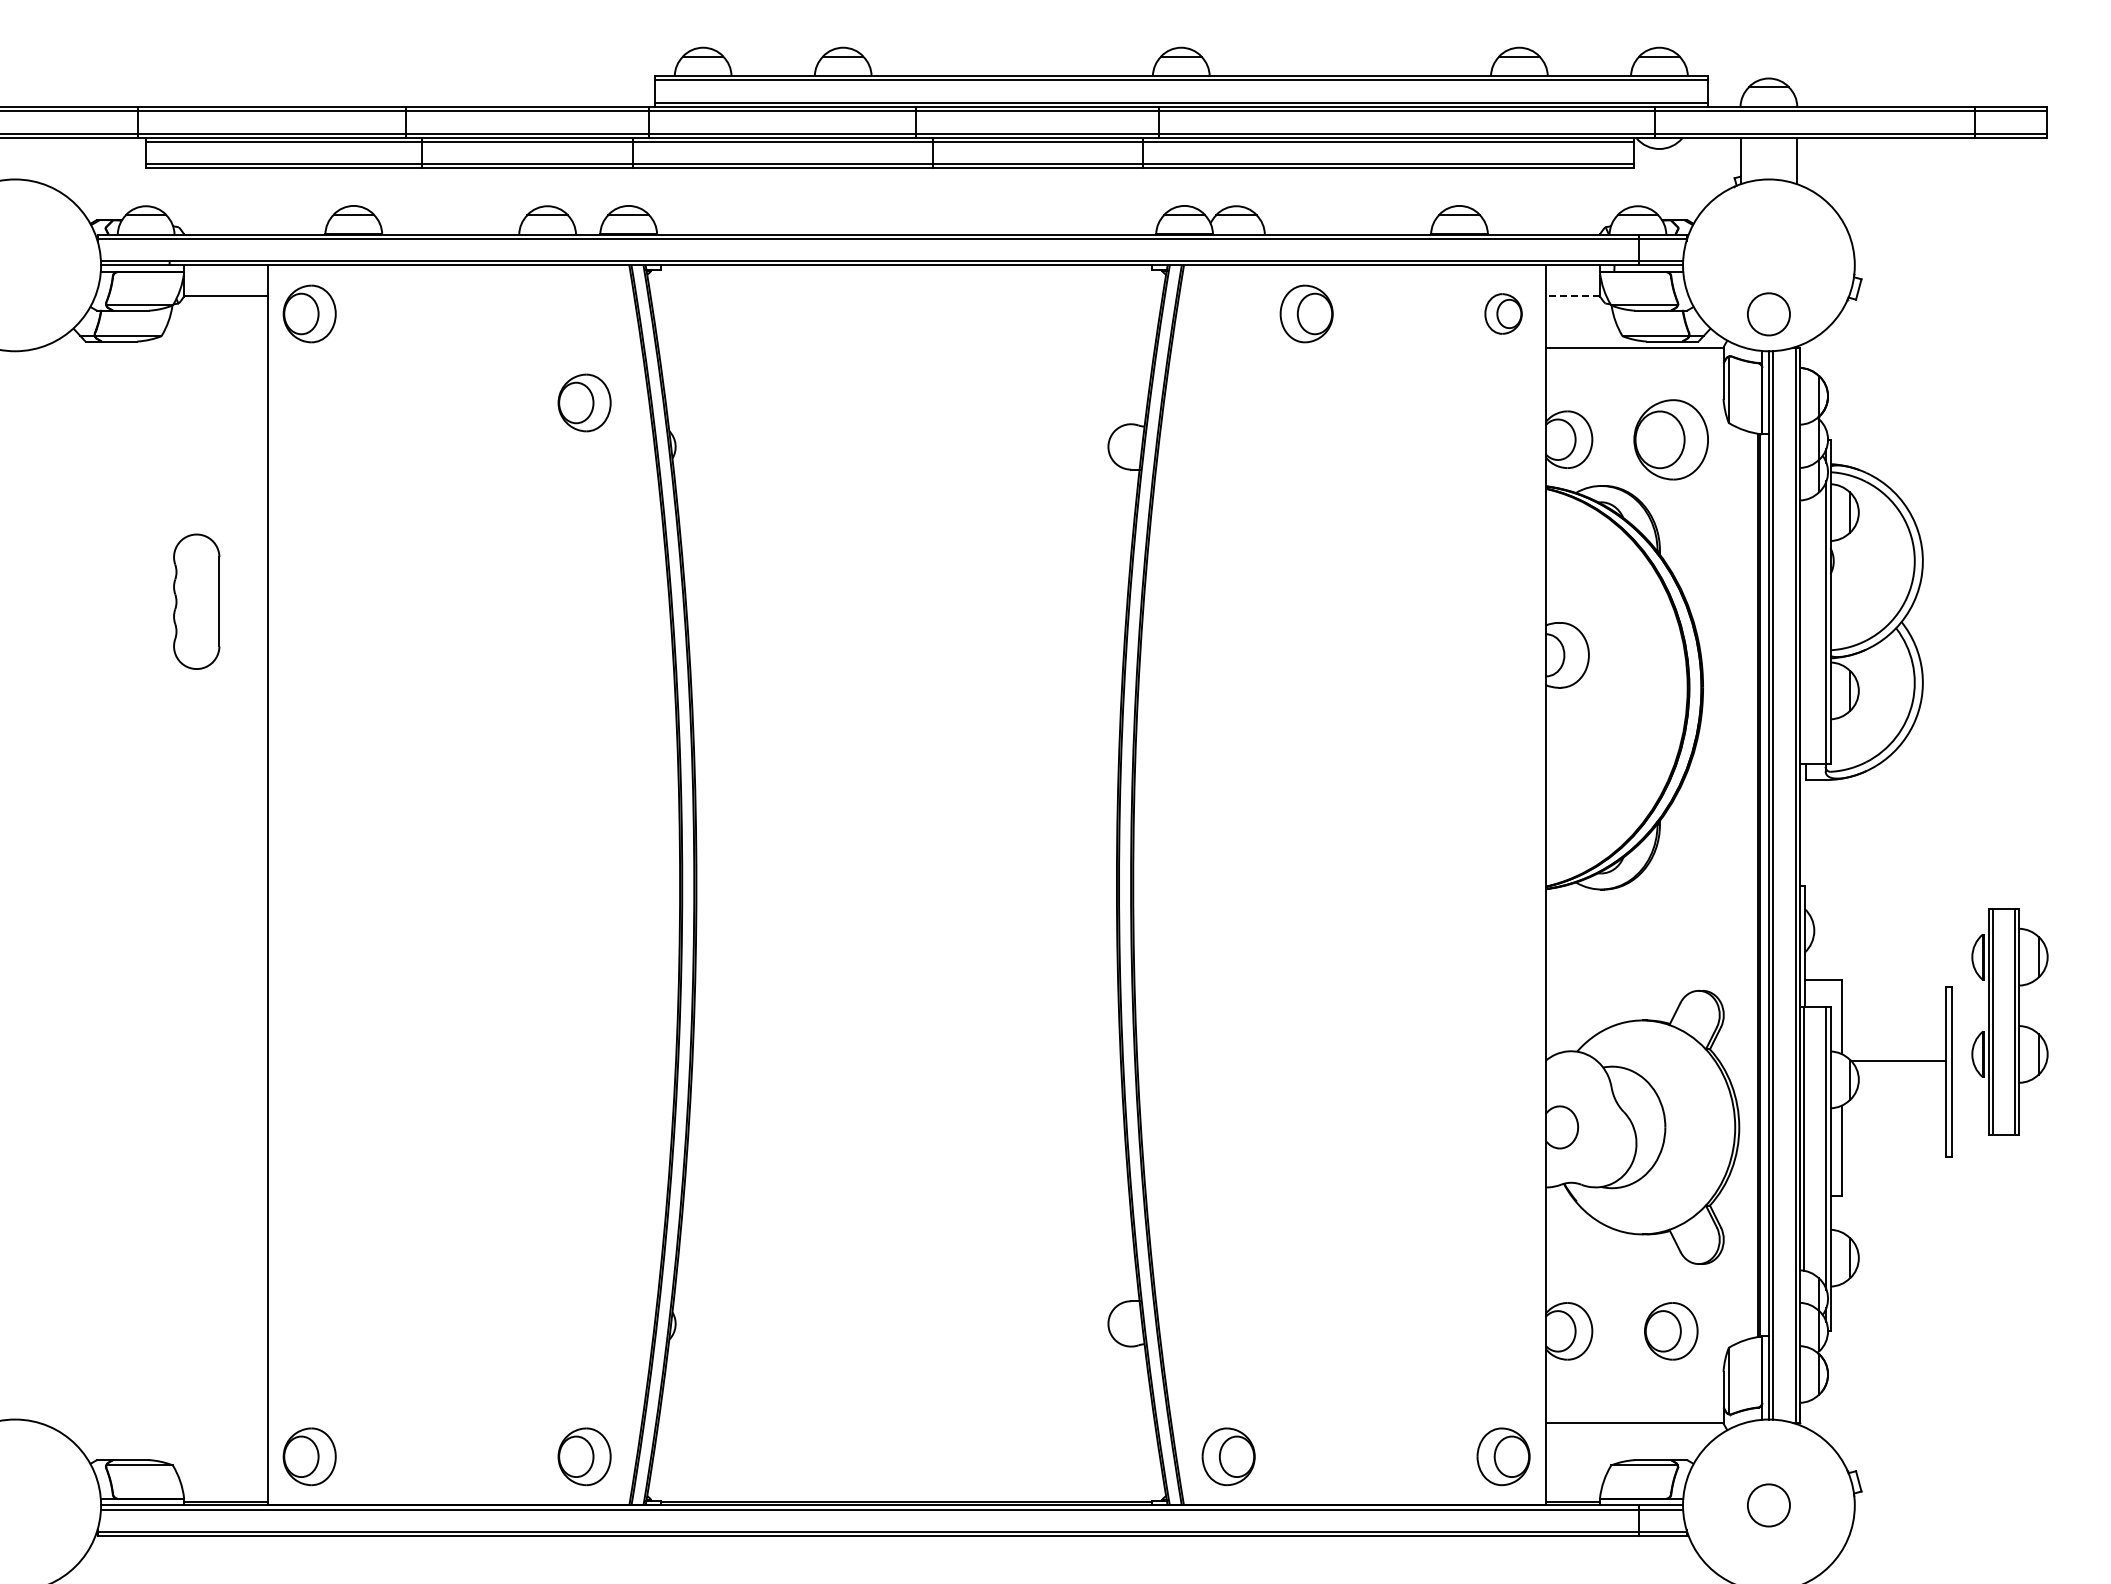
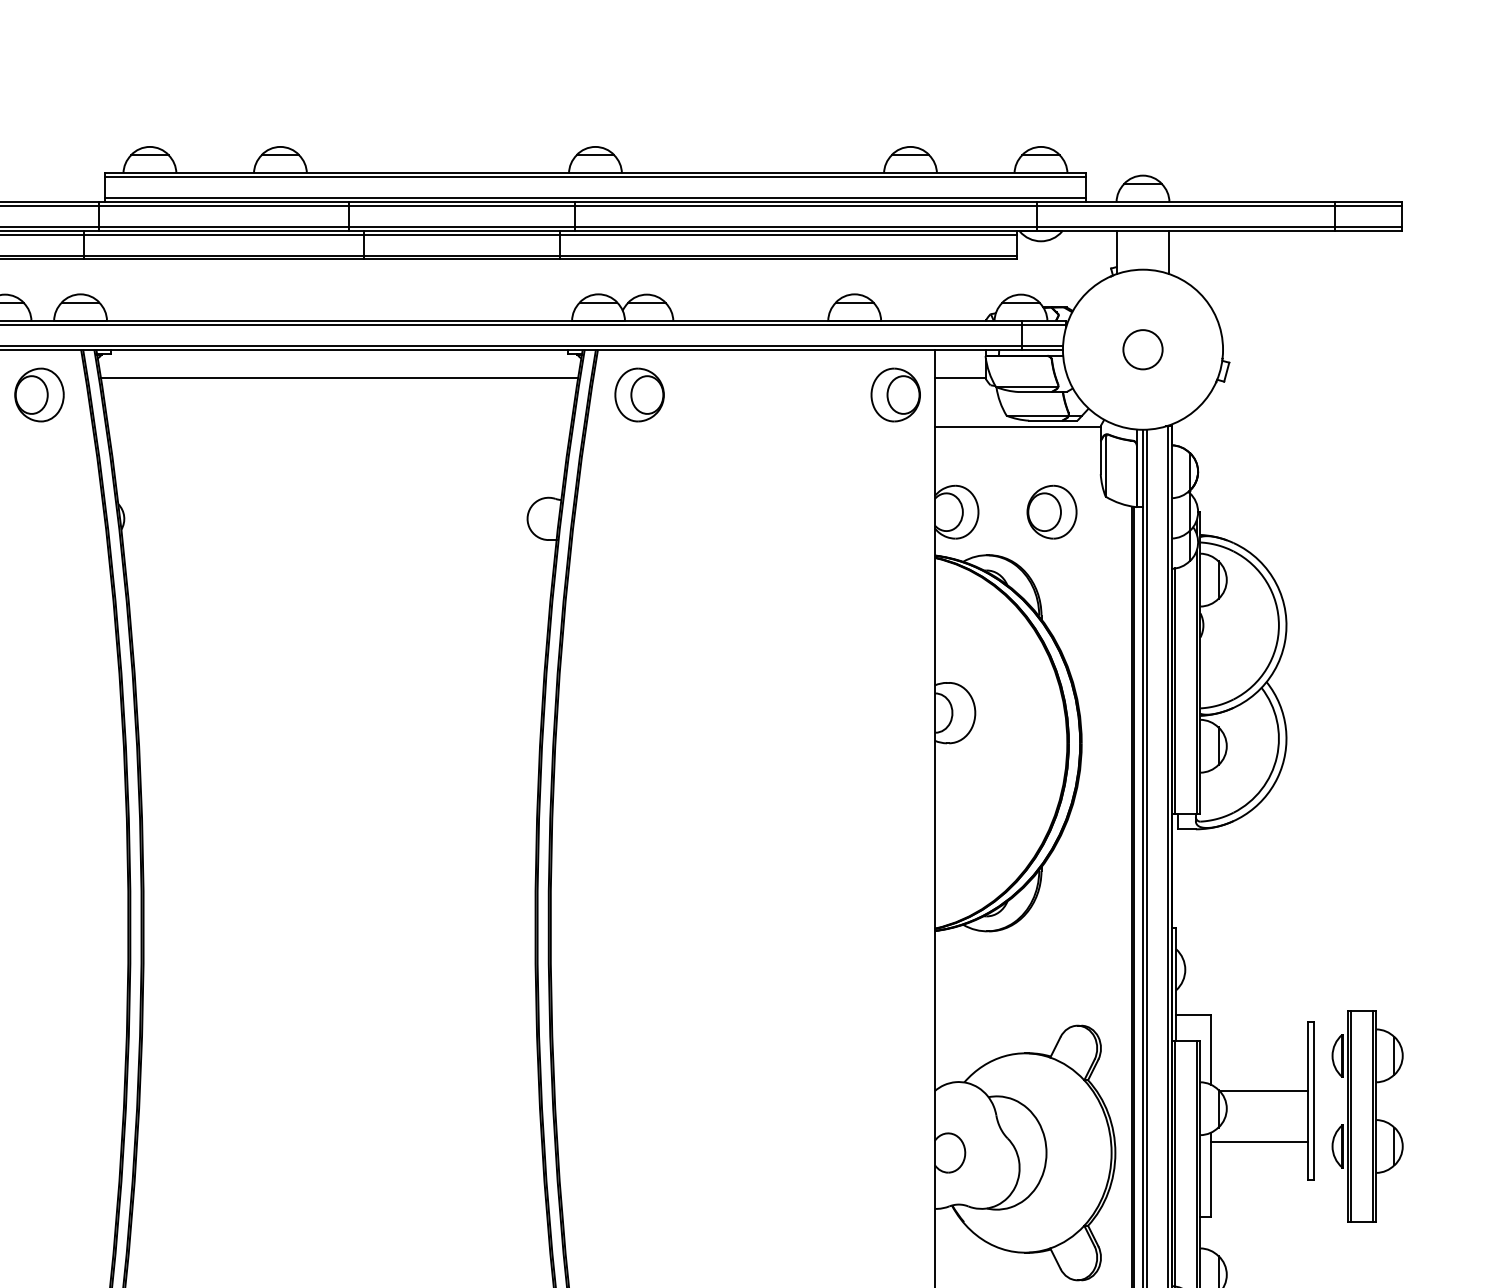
line: (906, 296) -> (339, 378), added
line: (1572, 296) -> (959, 378), dashed -> solid
part: (1306, 313) -> (639, 394), moved
part: (1503, 313) -> (895, 394), size x1.43
circle: (1768, 314) -> (1142, 349), moved
part: (584, 402) -> (39, 394), moved
part: (1671, 439) -> (1052, 511), size x0.71
line: (1803, 631) -> (1175, 690), added
part: (2009, 1021) -> (1367, 1115), moved
line: (1893, 1115) -> (1259, 1141), added

